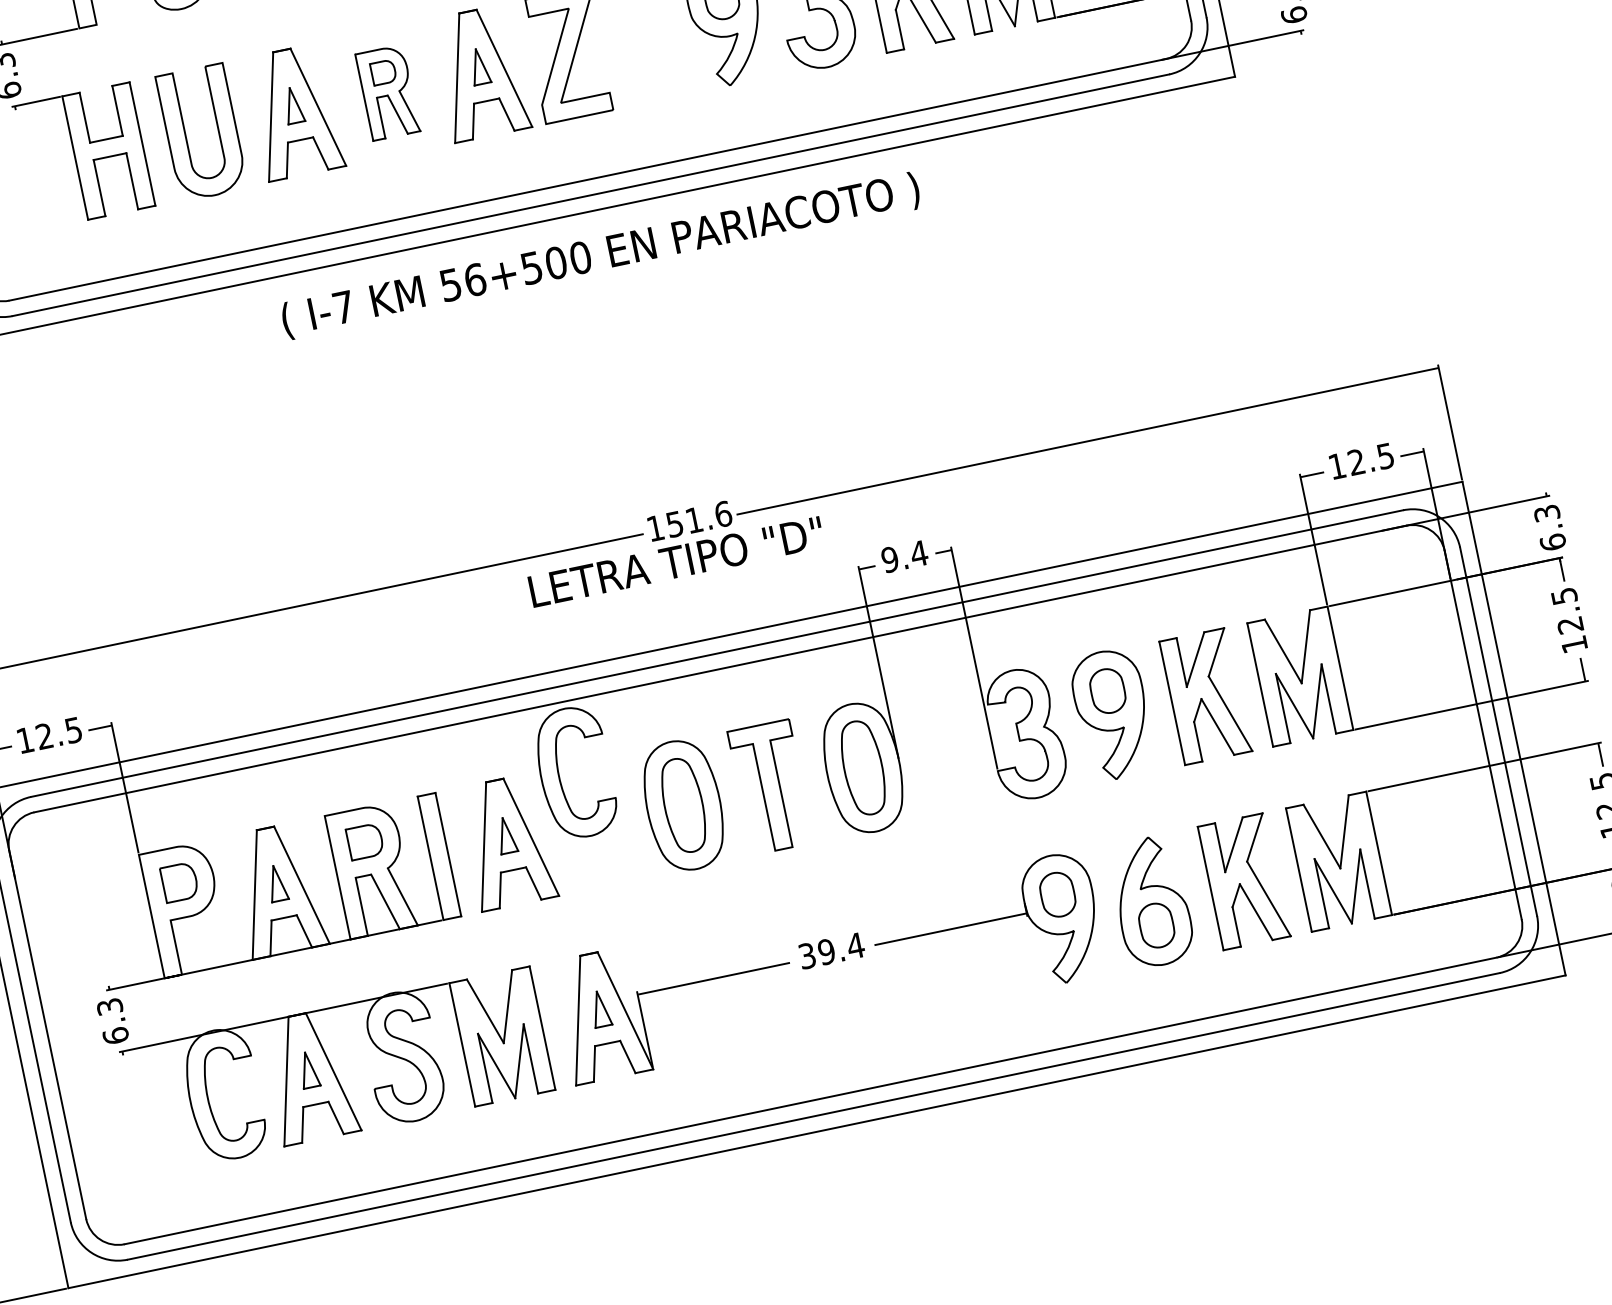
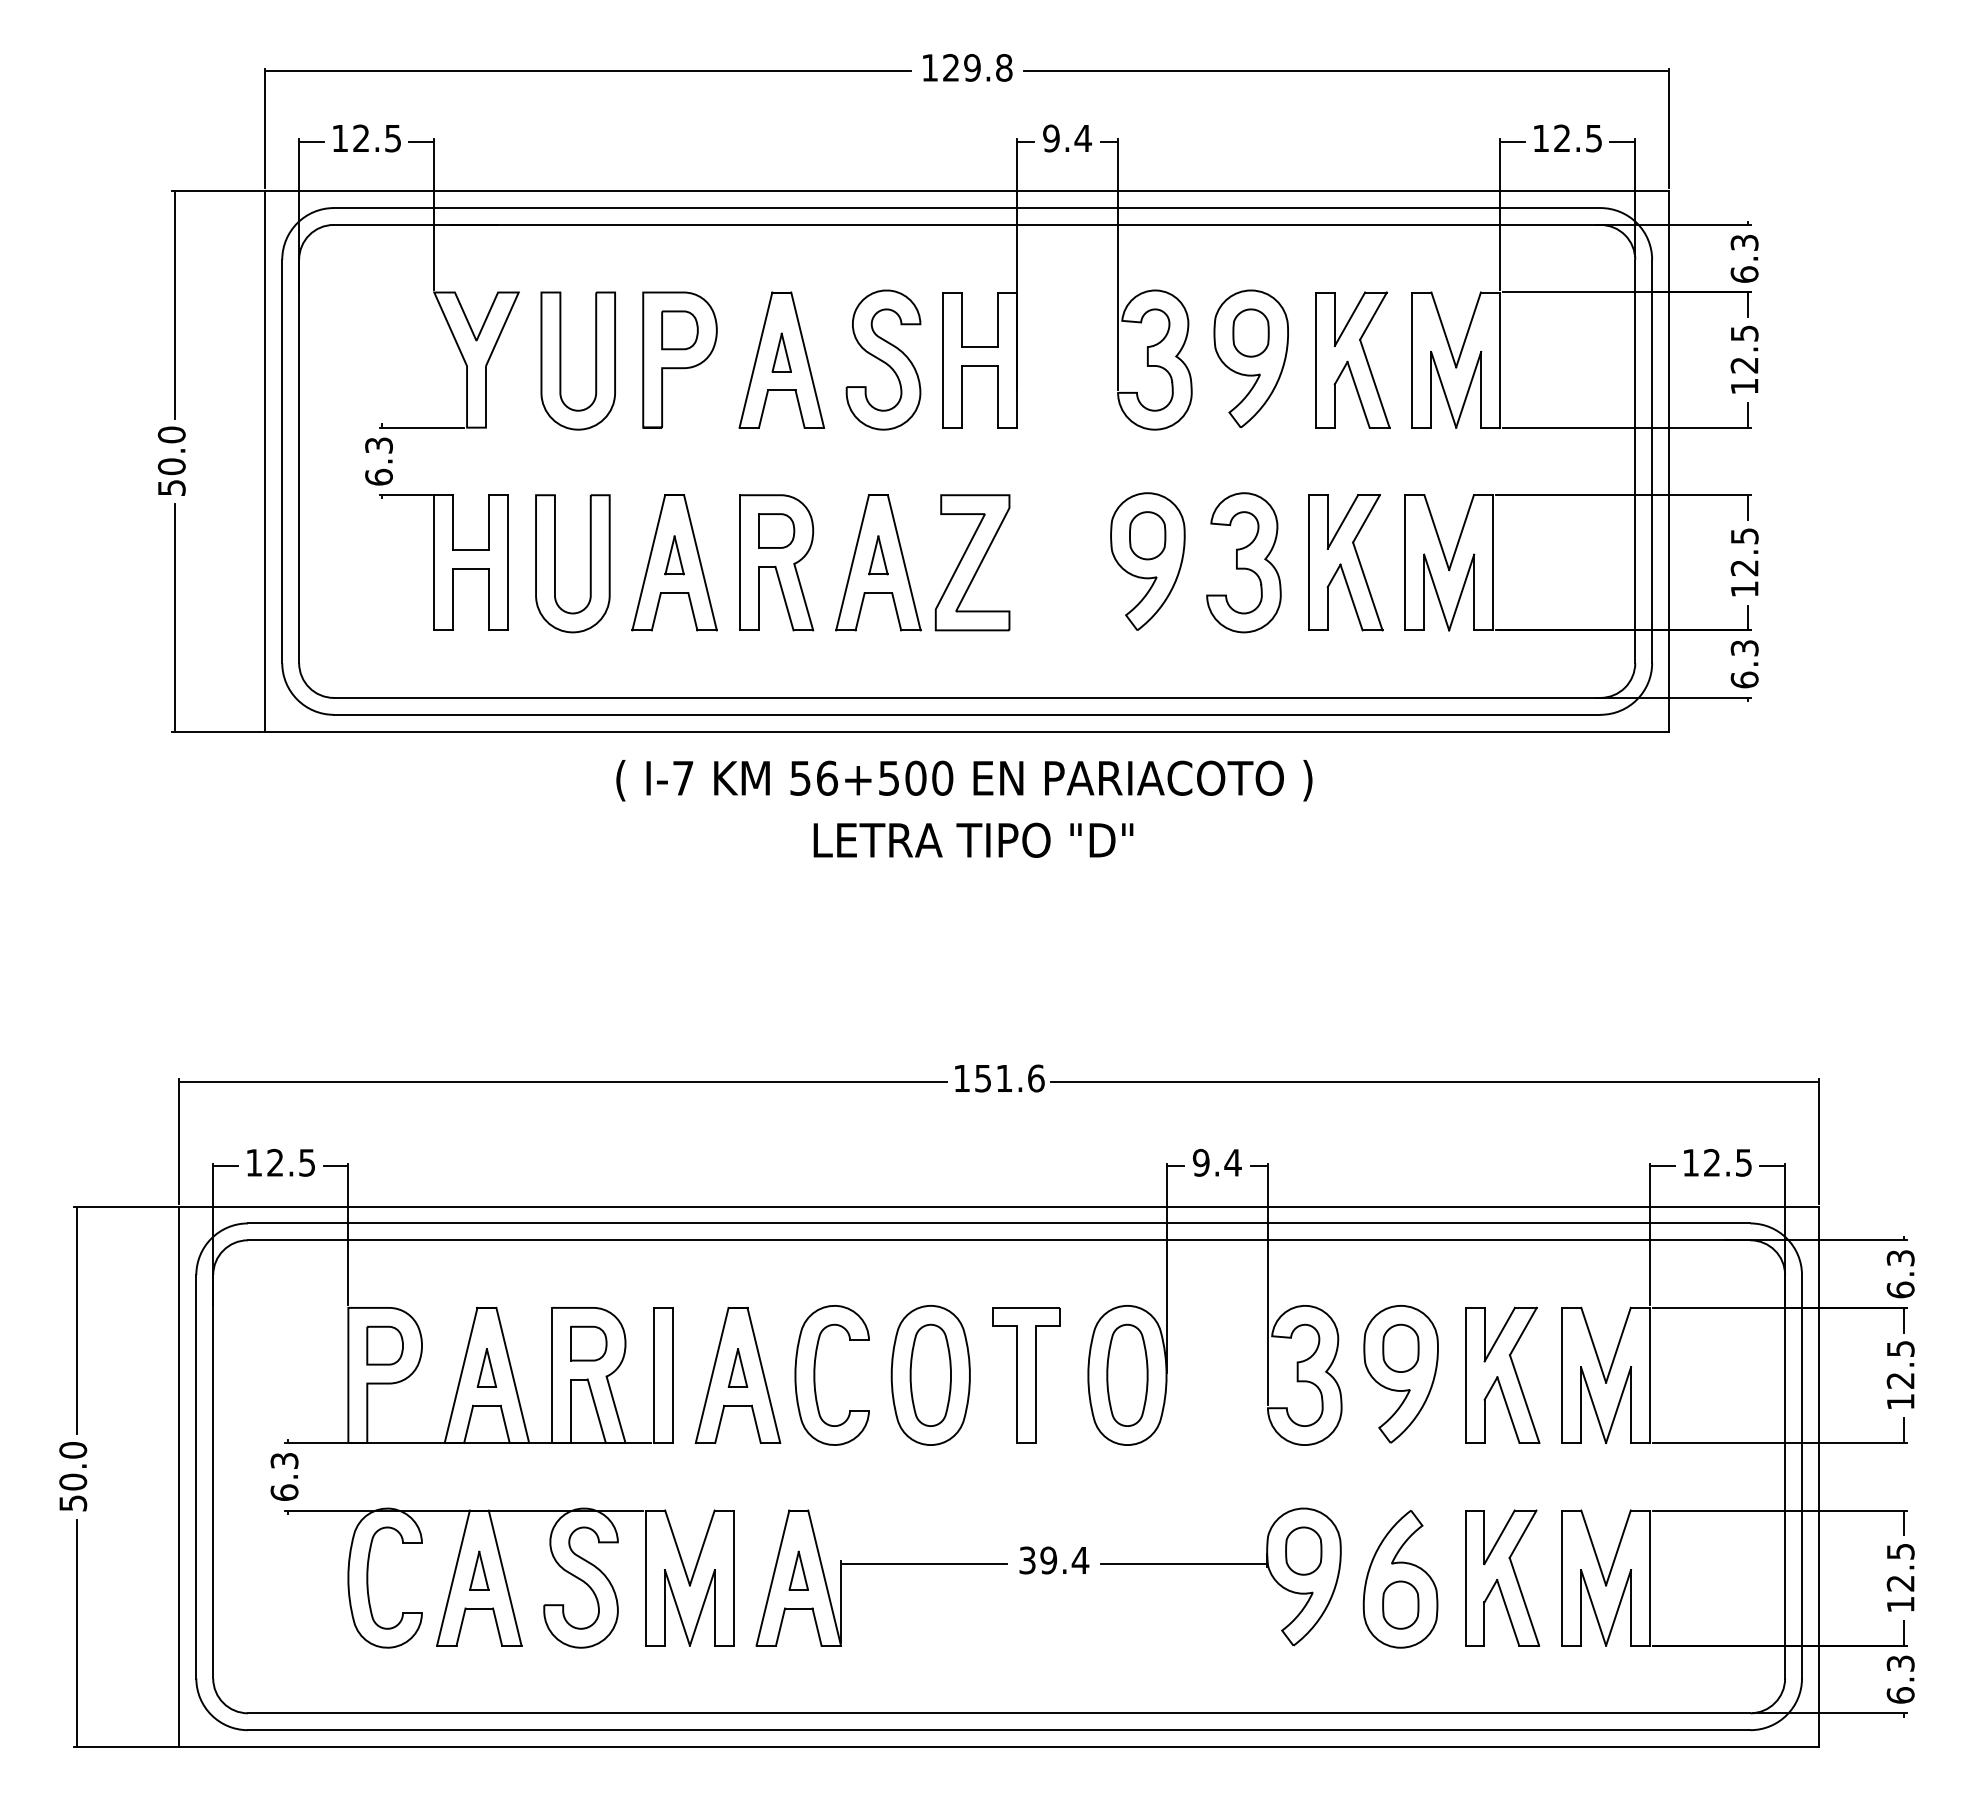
part: (387, 92) -> (776, 562), size x1.43
text: (676, 561) -> (973, 839), moved
part: (560, 776) -> (815, 1375), moved

